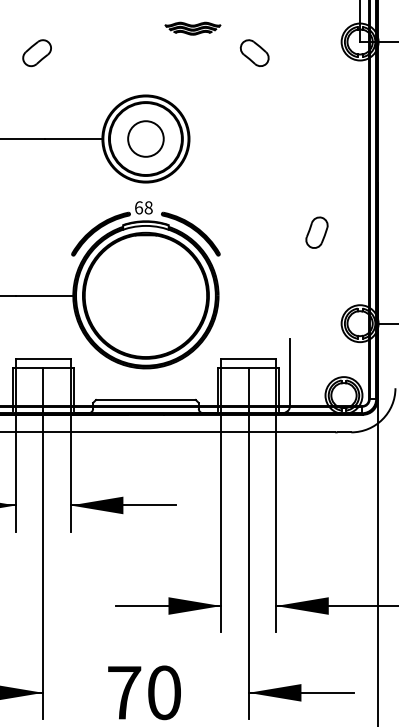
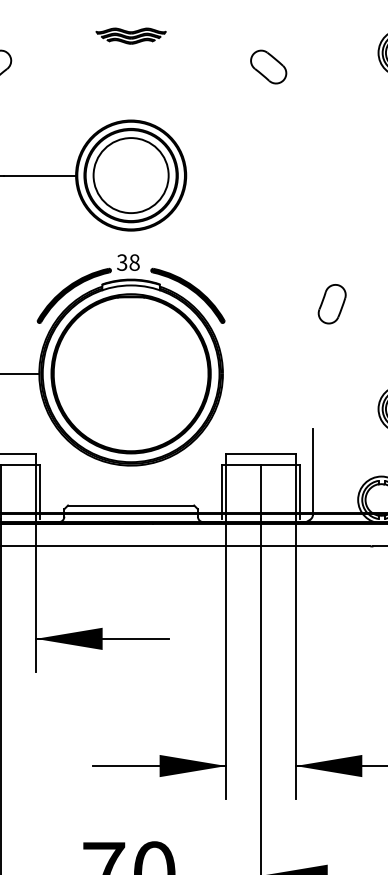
part: (192, 28) -> (130, 35), moved
circle: (145, 138) -> (130, 174), size x1.67
text: (138, 207) -> (121, 262), 68 -> 38
part: (316, 232) -> (331, 303), moved

